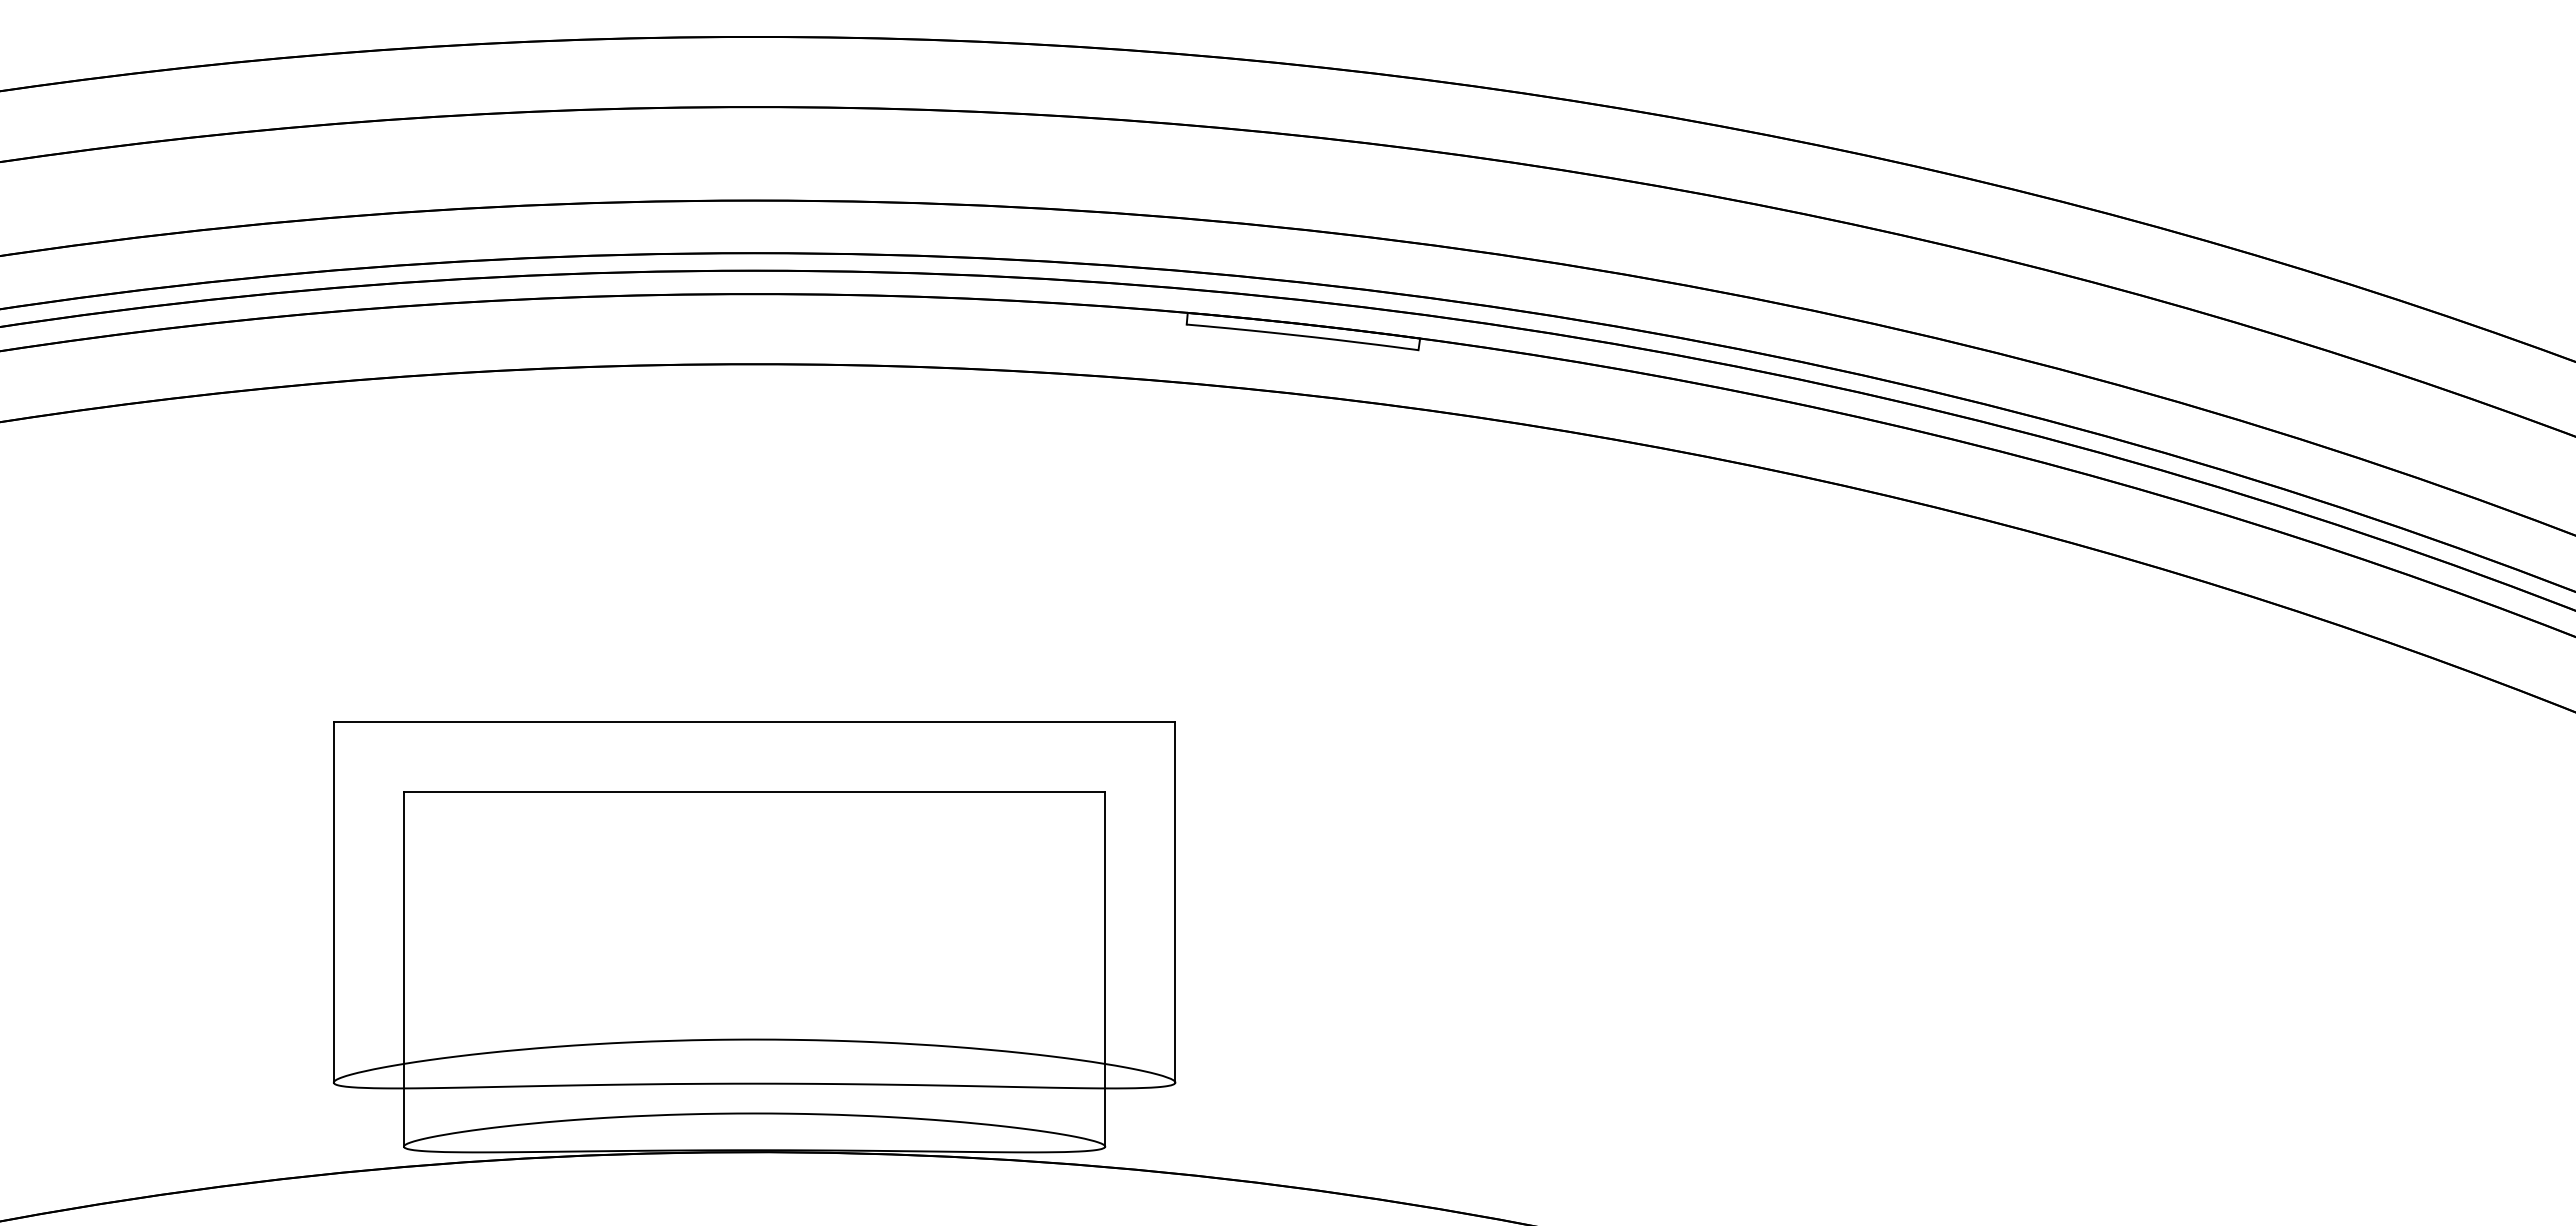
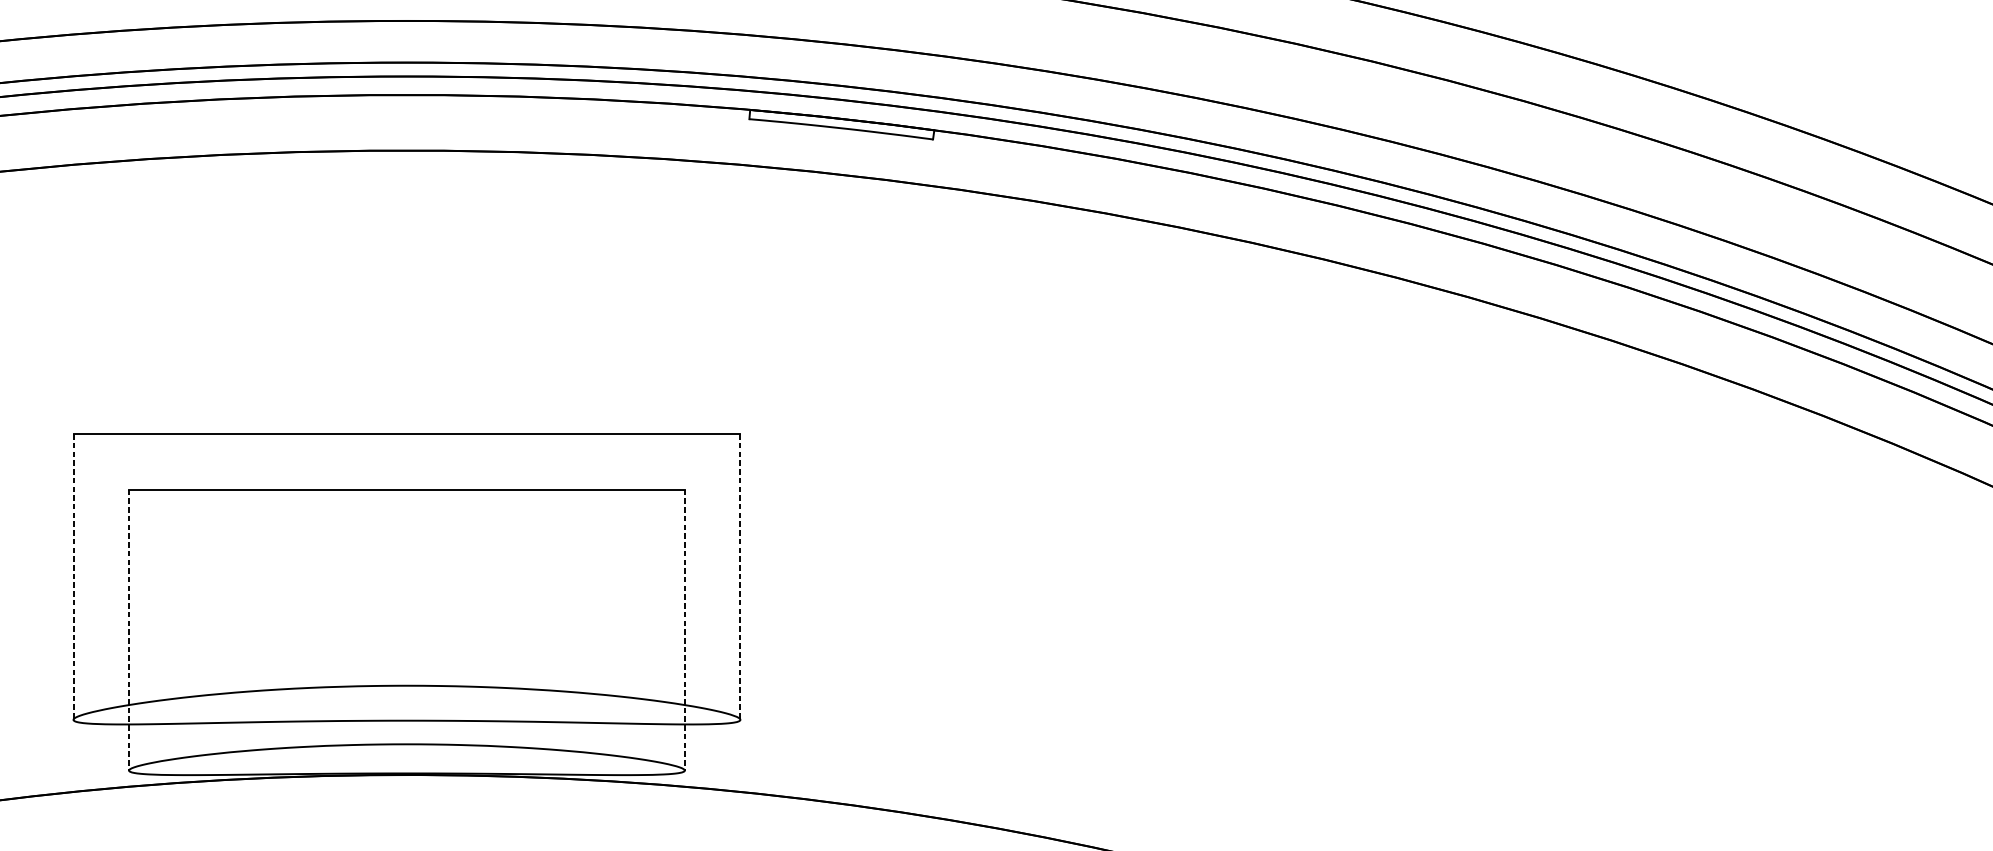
line: (333, 902) -> (73, 577), solid -> dashed
line: (1175, 902) -> (740, 577), solid -> dashed
line: (403, 969) -> (128, 630), solid -> dashed
line: (1105, 969) -> (685, 630), solid -> dashed

